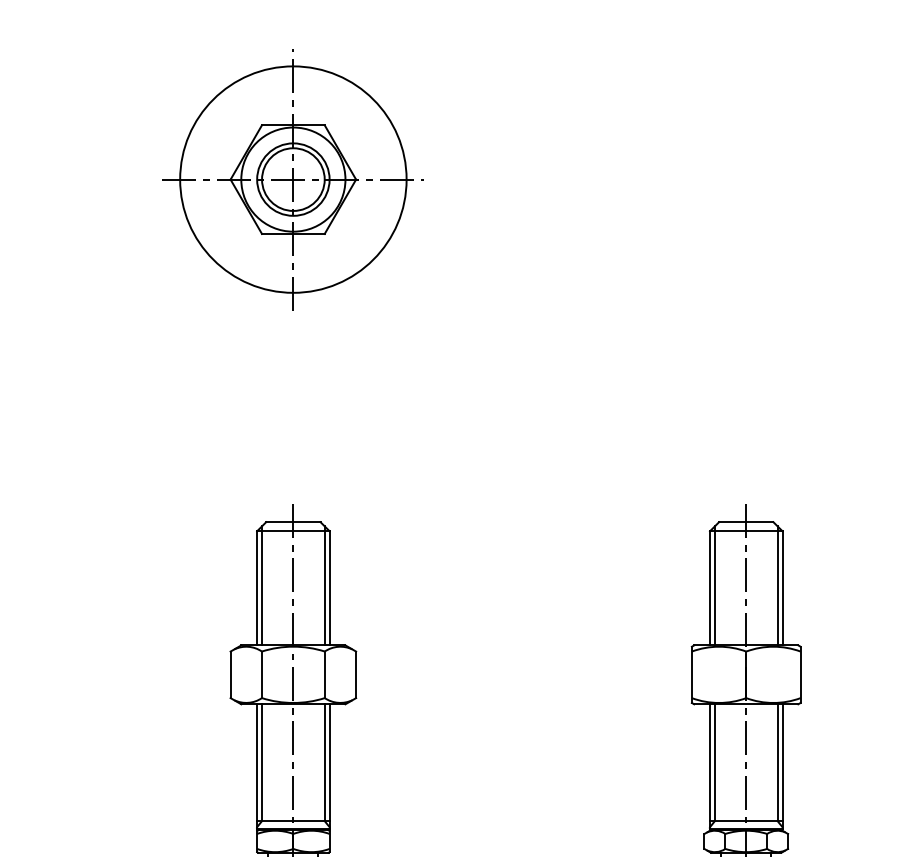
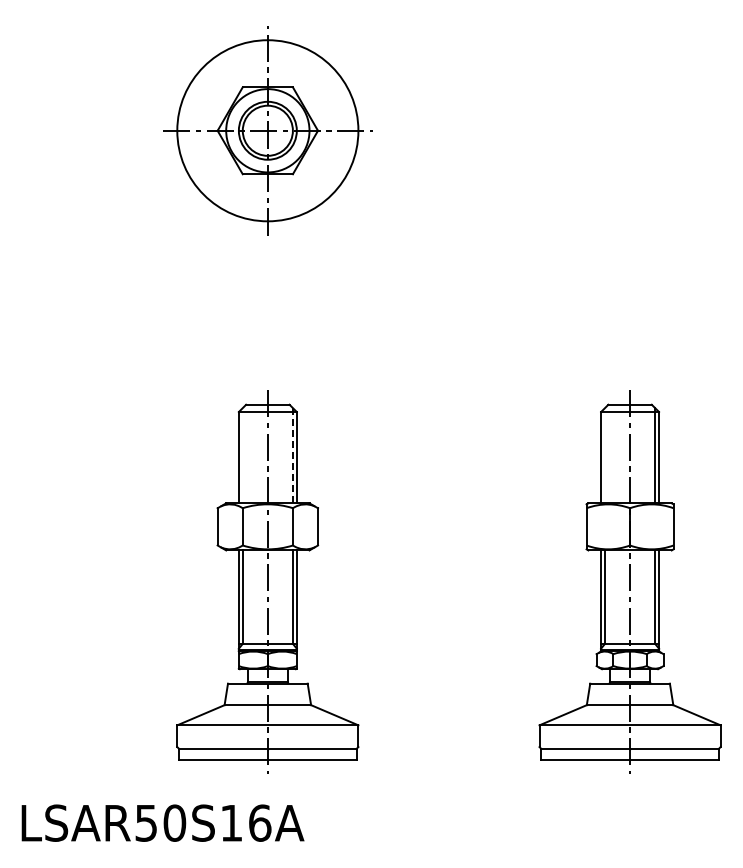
line: (261, 585) -> (242, 455), removed
line: (324, 585) -> (292, 455), solid -> dashed
line: (715, 585) -> (605, 455), removed

